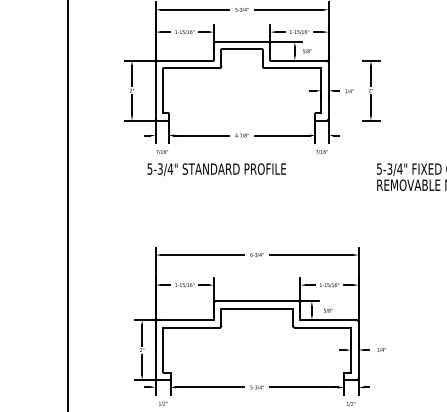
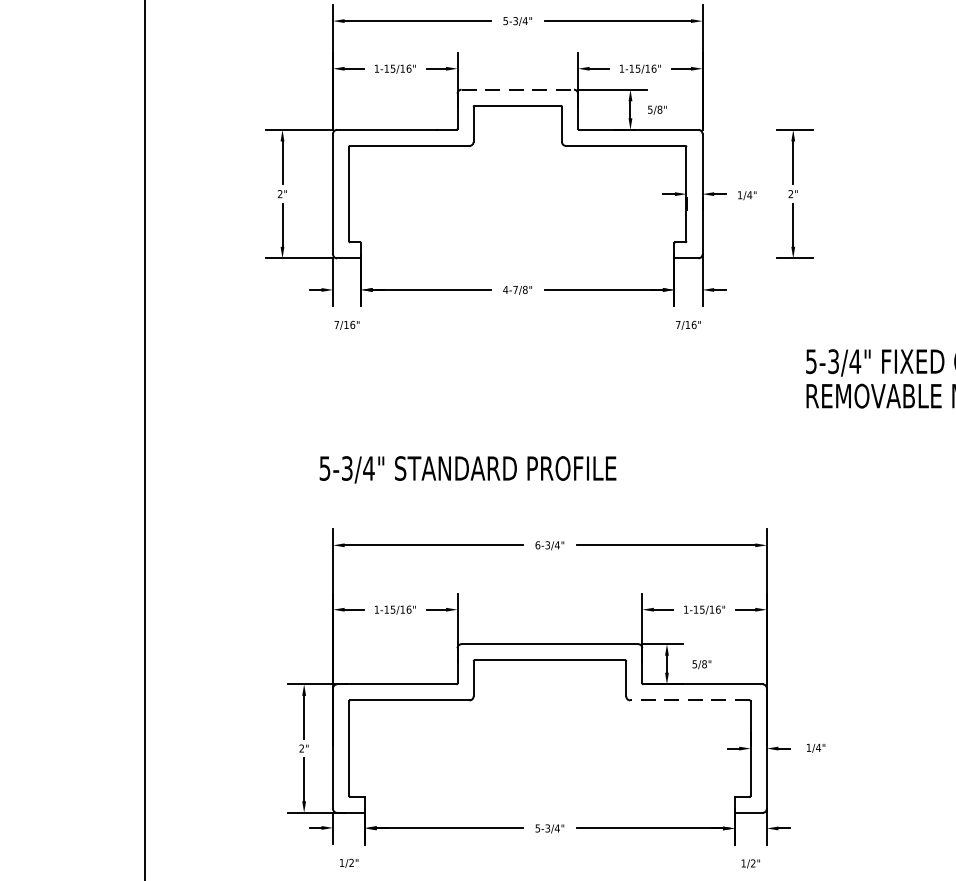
line: (242, 41) -> (518, 88), solid -> dashed
text: (216, 169) -> (467, 469), moved
line: (322, 327) -> (689, 700), solid -> dashed

